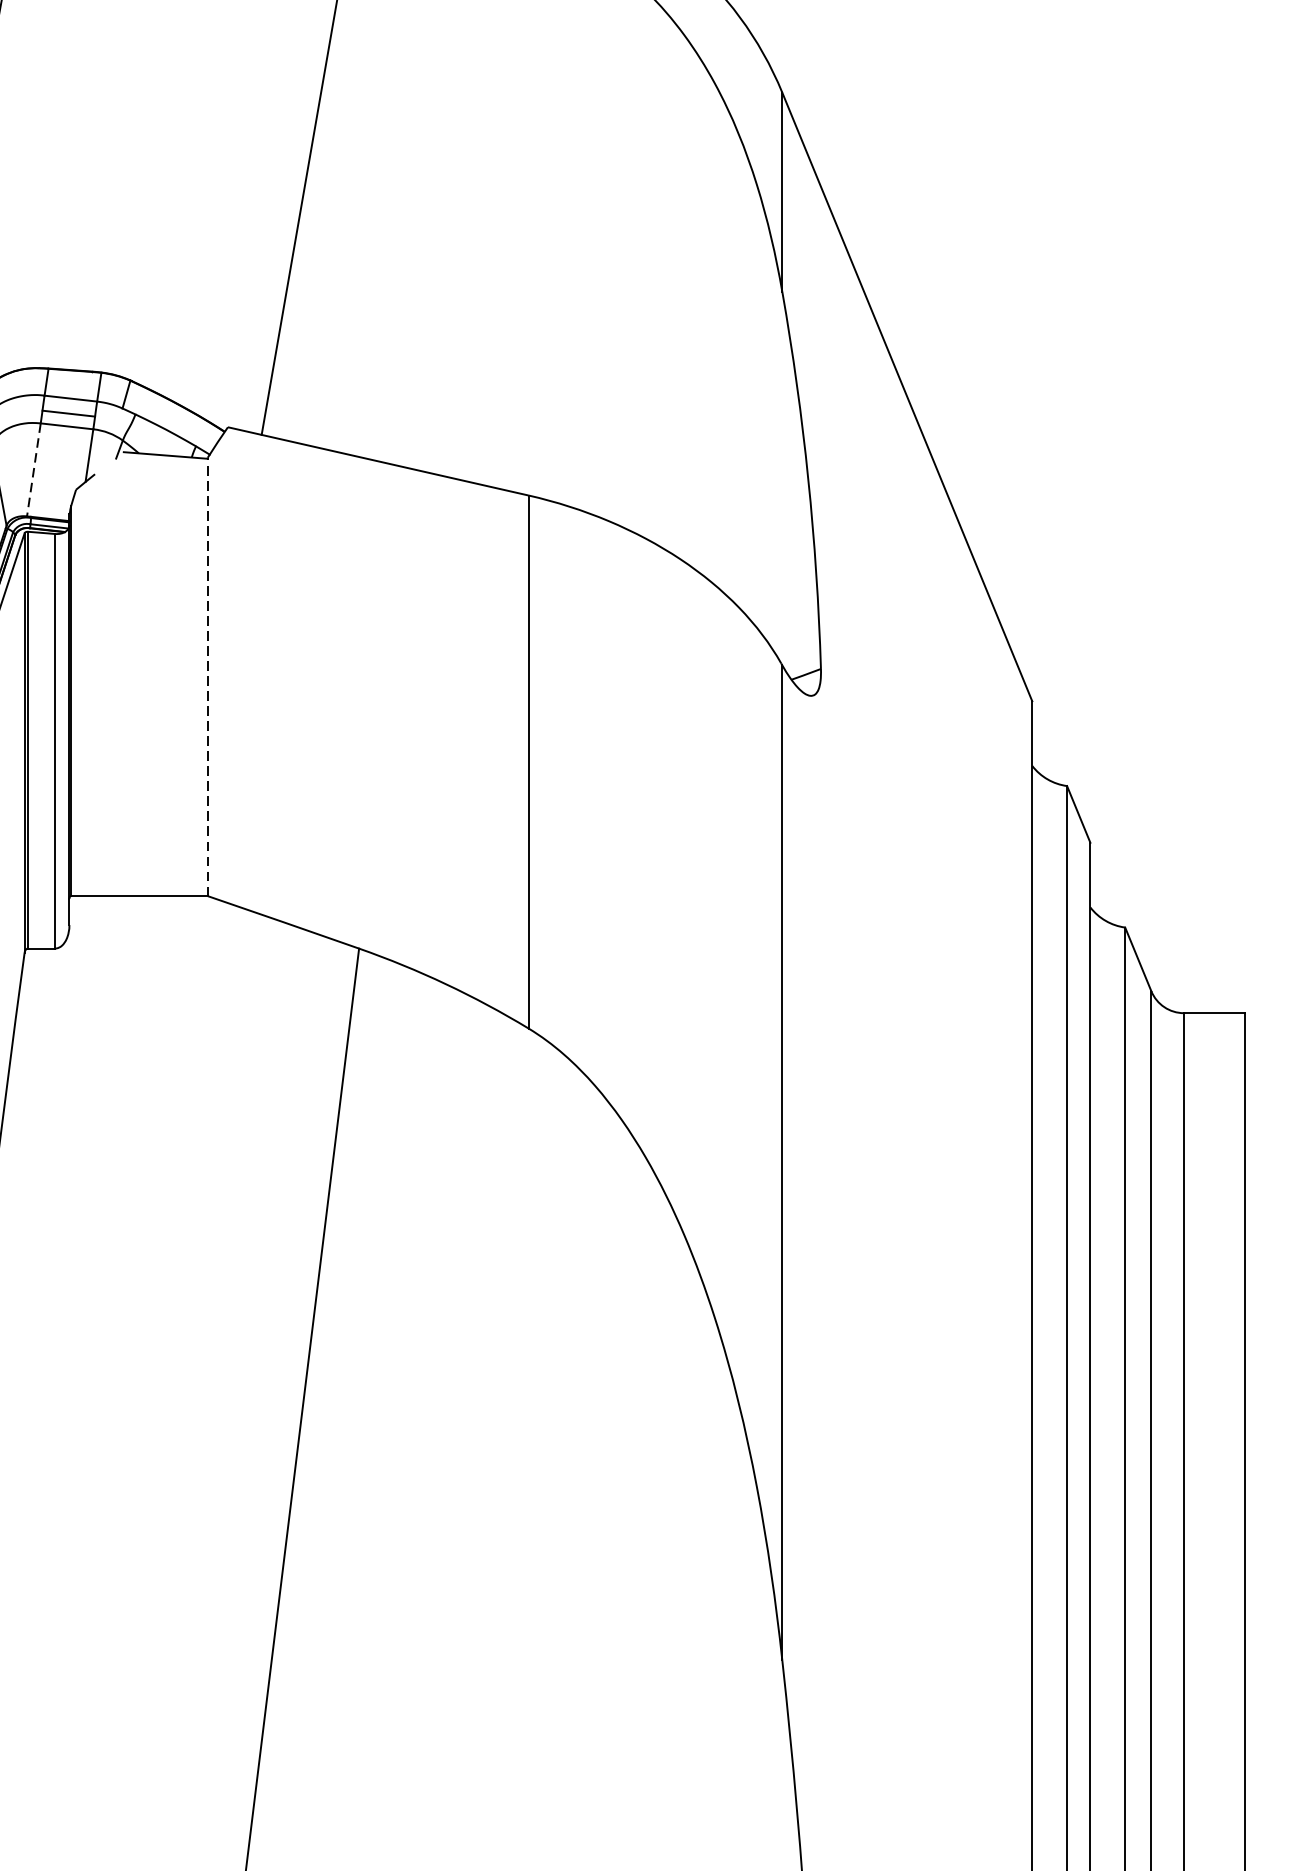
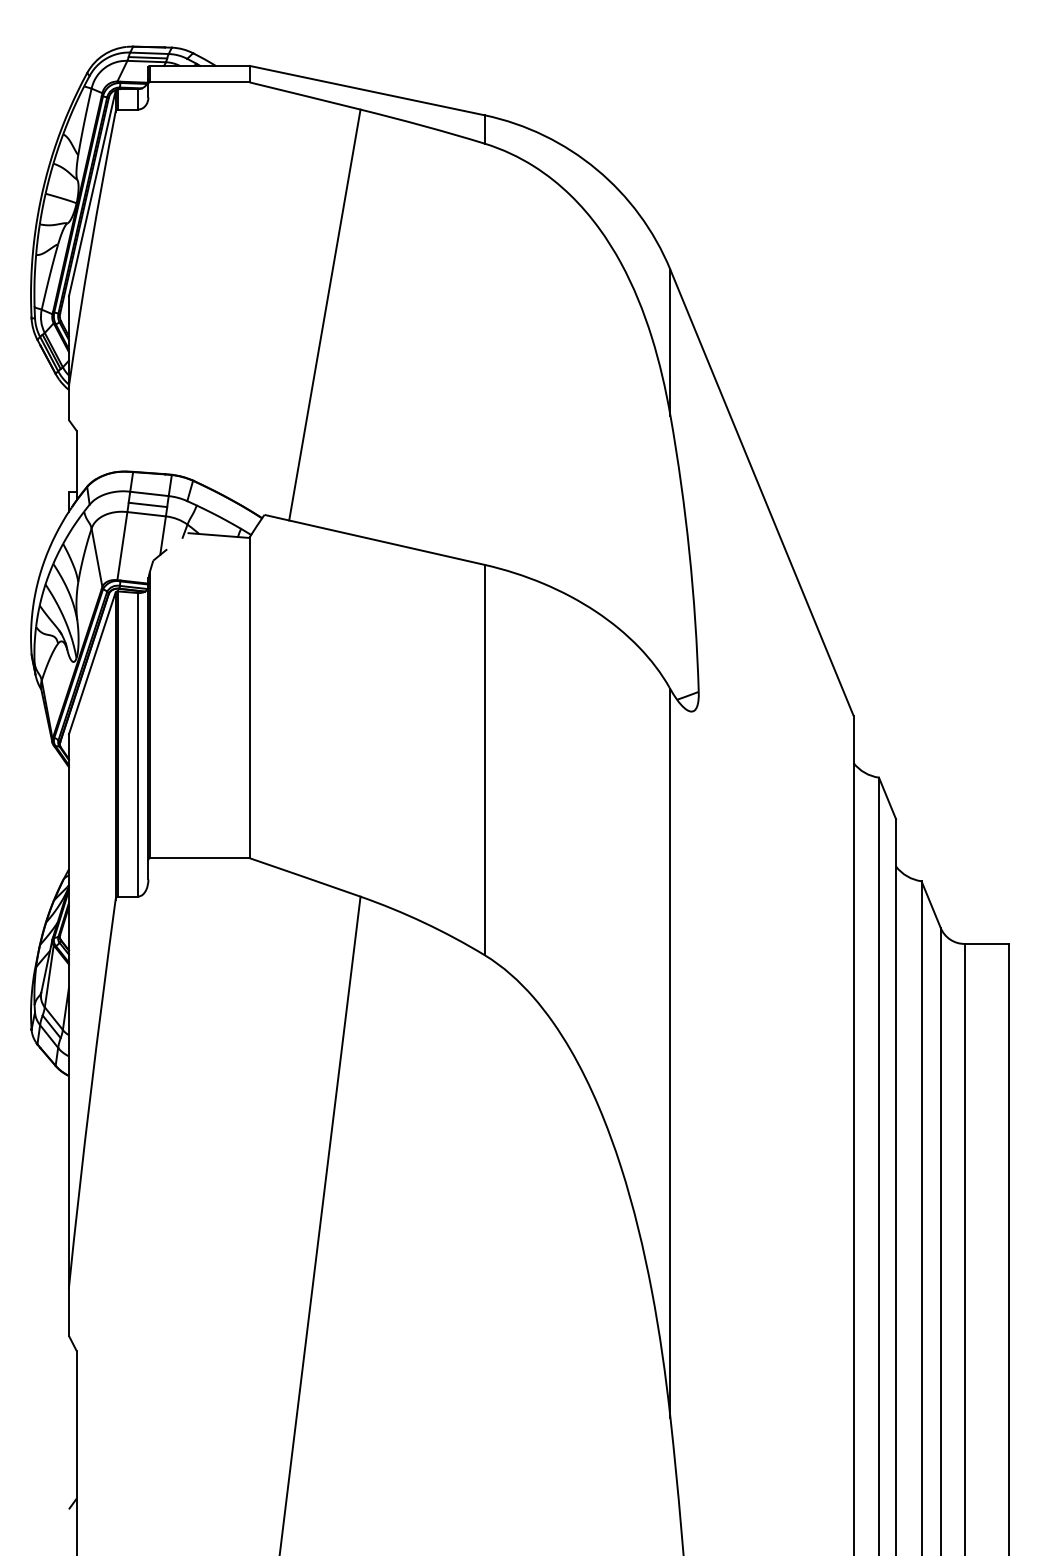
line: (34, 470) -> (122, 546), dashed -> solid
line: (207, 676) -> (249, 697), dashed -> solid

